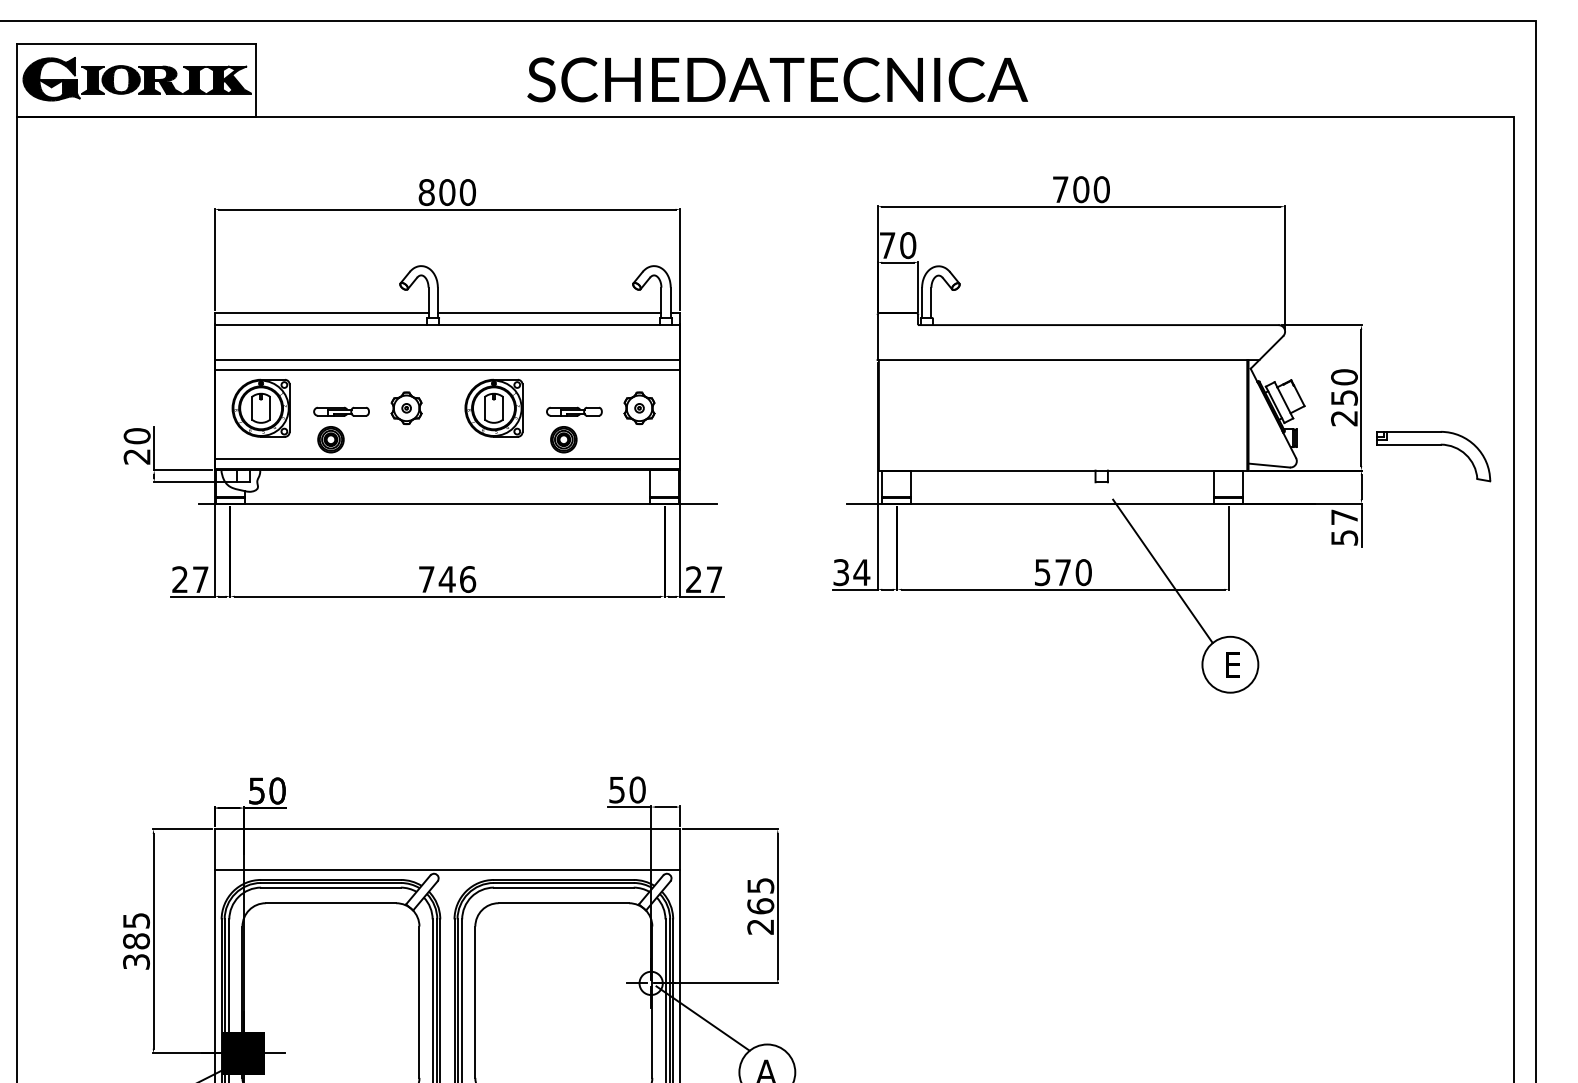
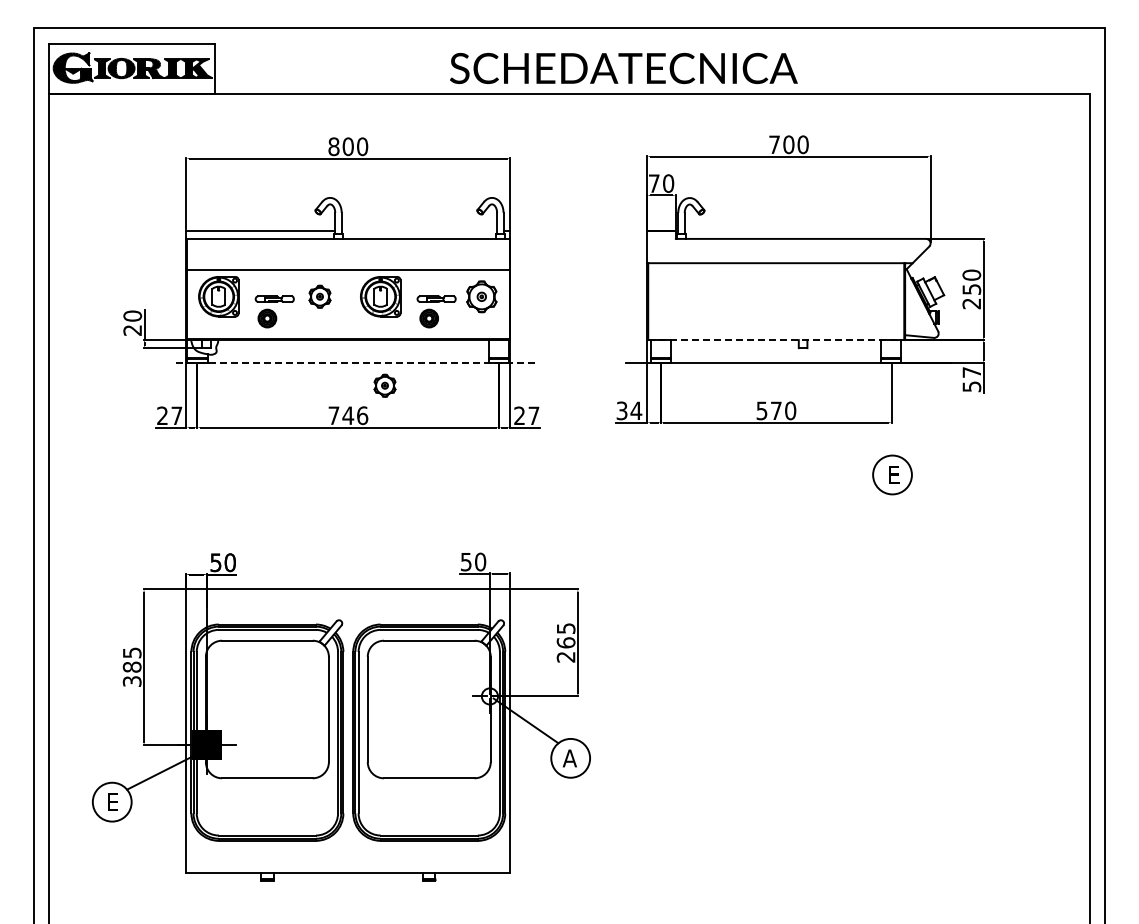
text: (777, 78) -> (623, 67), moved
line: (549, 312) -> (419, 230), removed
line: (446, 360) -> (347, 263), removed
part: (639, 407) -> (481, 296), size x1.4
part: (1433, 445) -> (1033, 322), removed
line: (446, 459) -> (347, 332), removed
line: (1064, 471) -> (777, 340), solid -> dashed
line: (457, 502) -> (355, 362), solid -> dashed
part: (499, 536) -> (384, 385), added
line: (1162, 570) -> (845, 409), removed
line: (447, 869) -> (348, 617), removed

